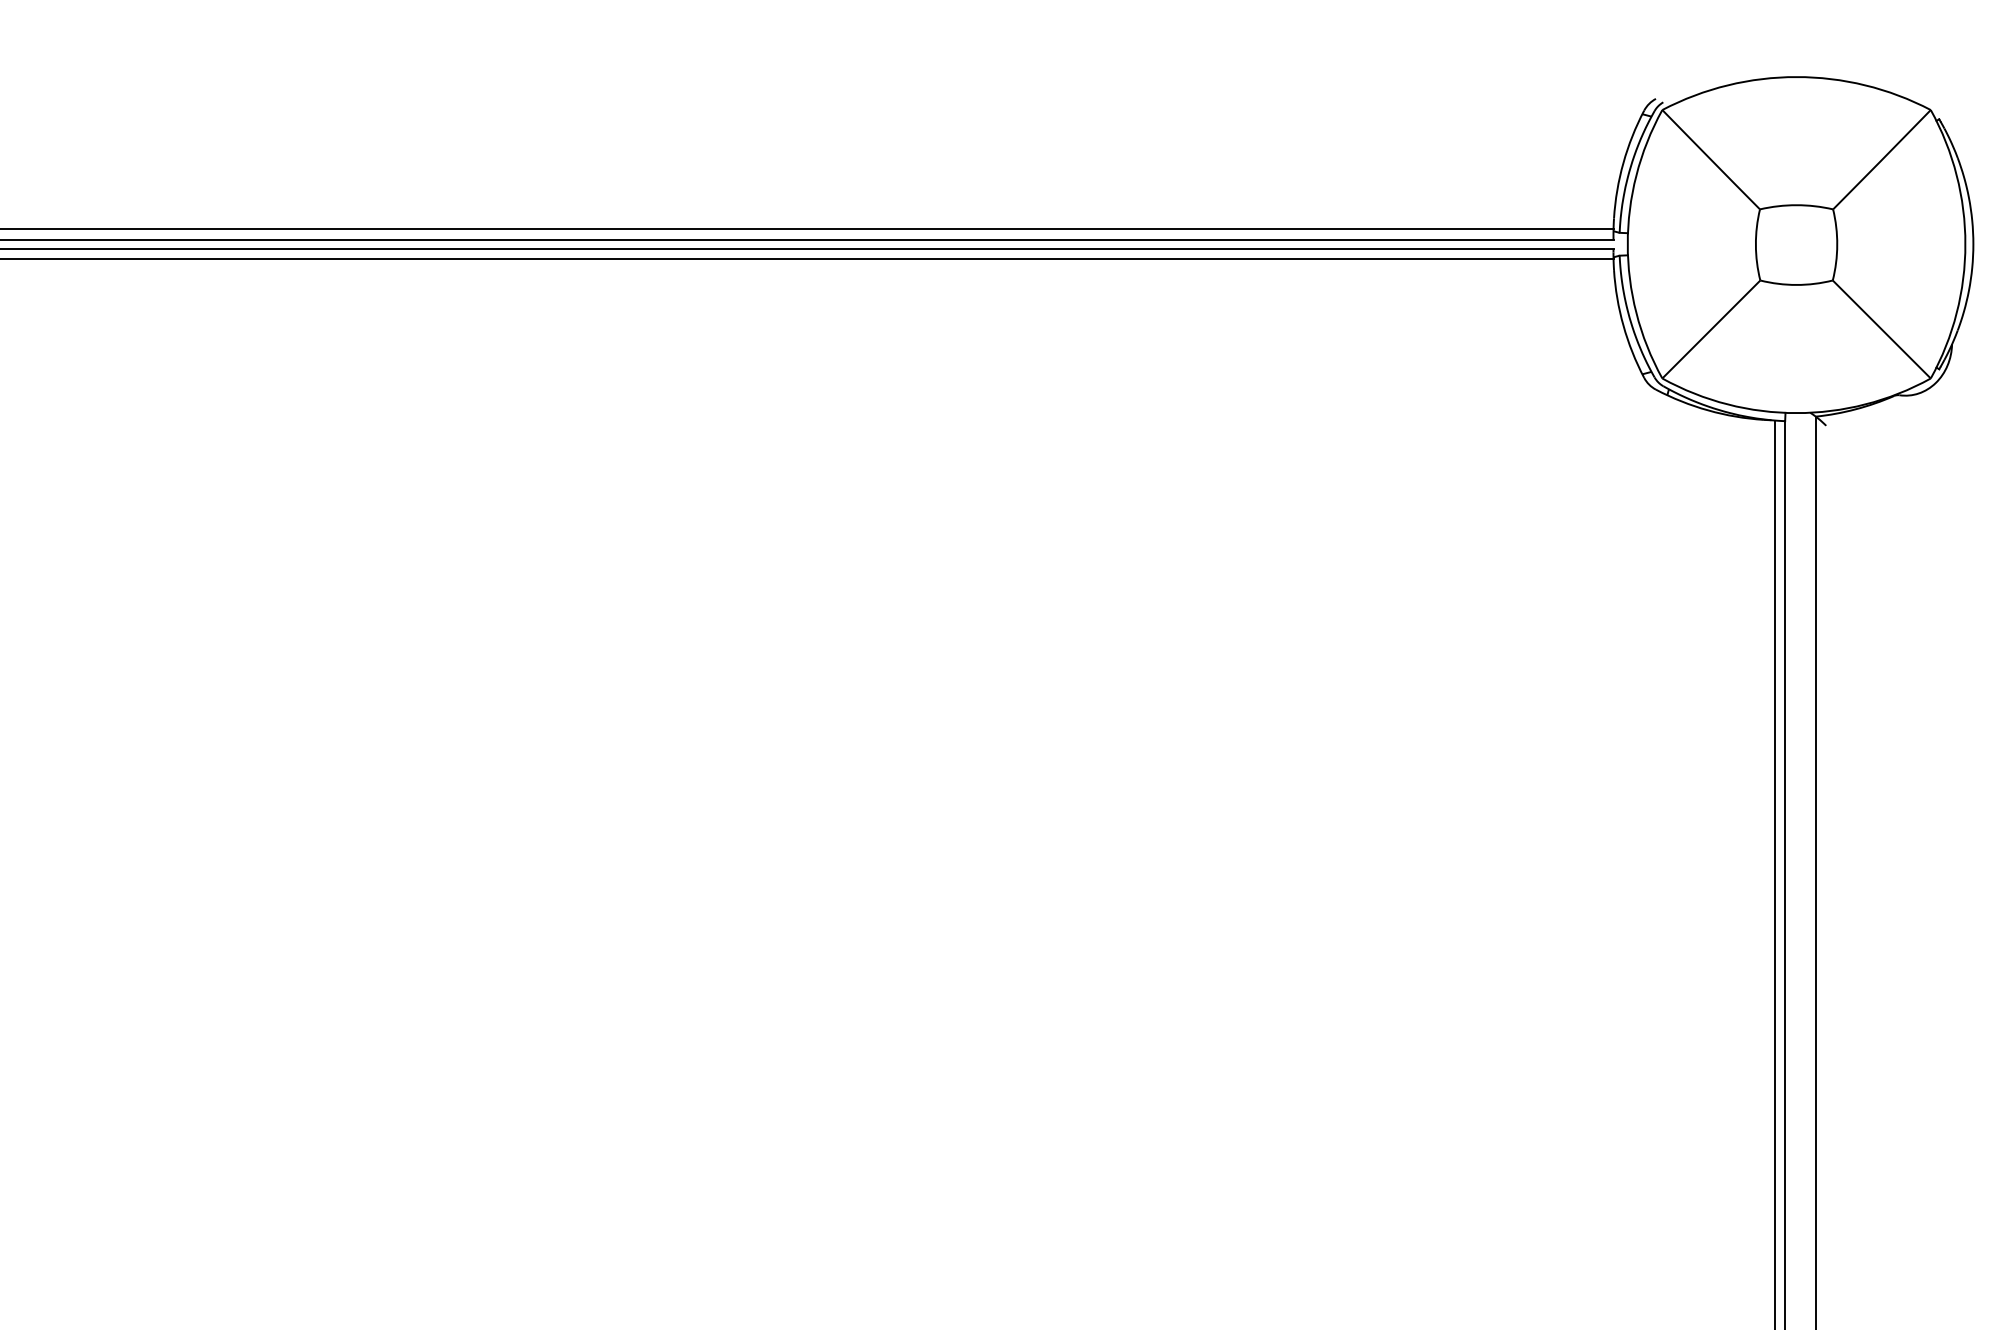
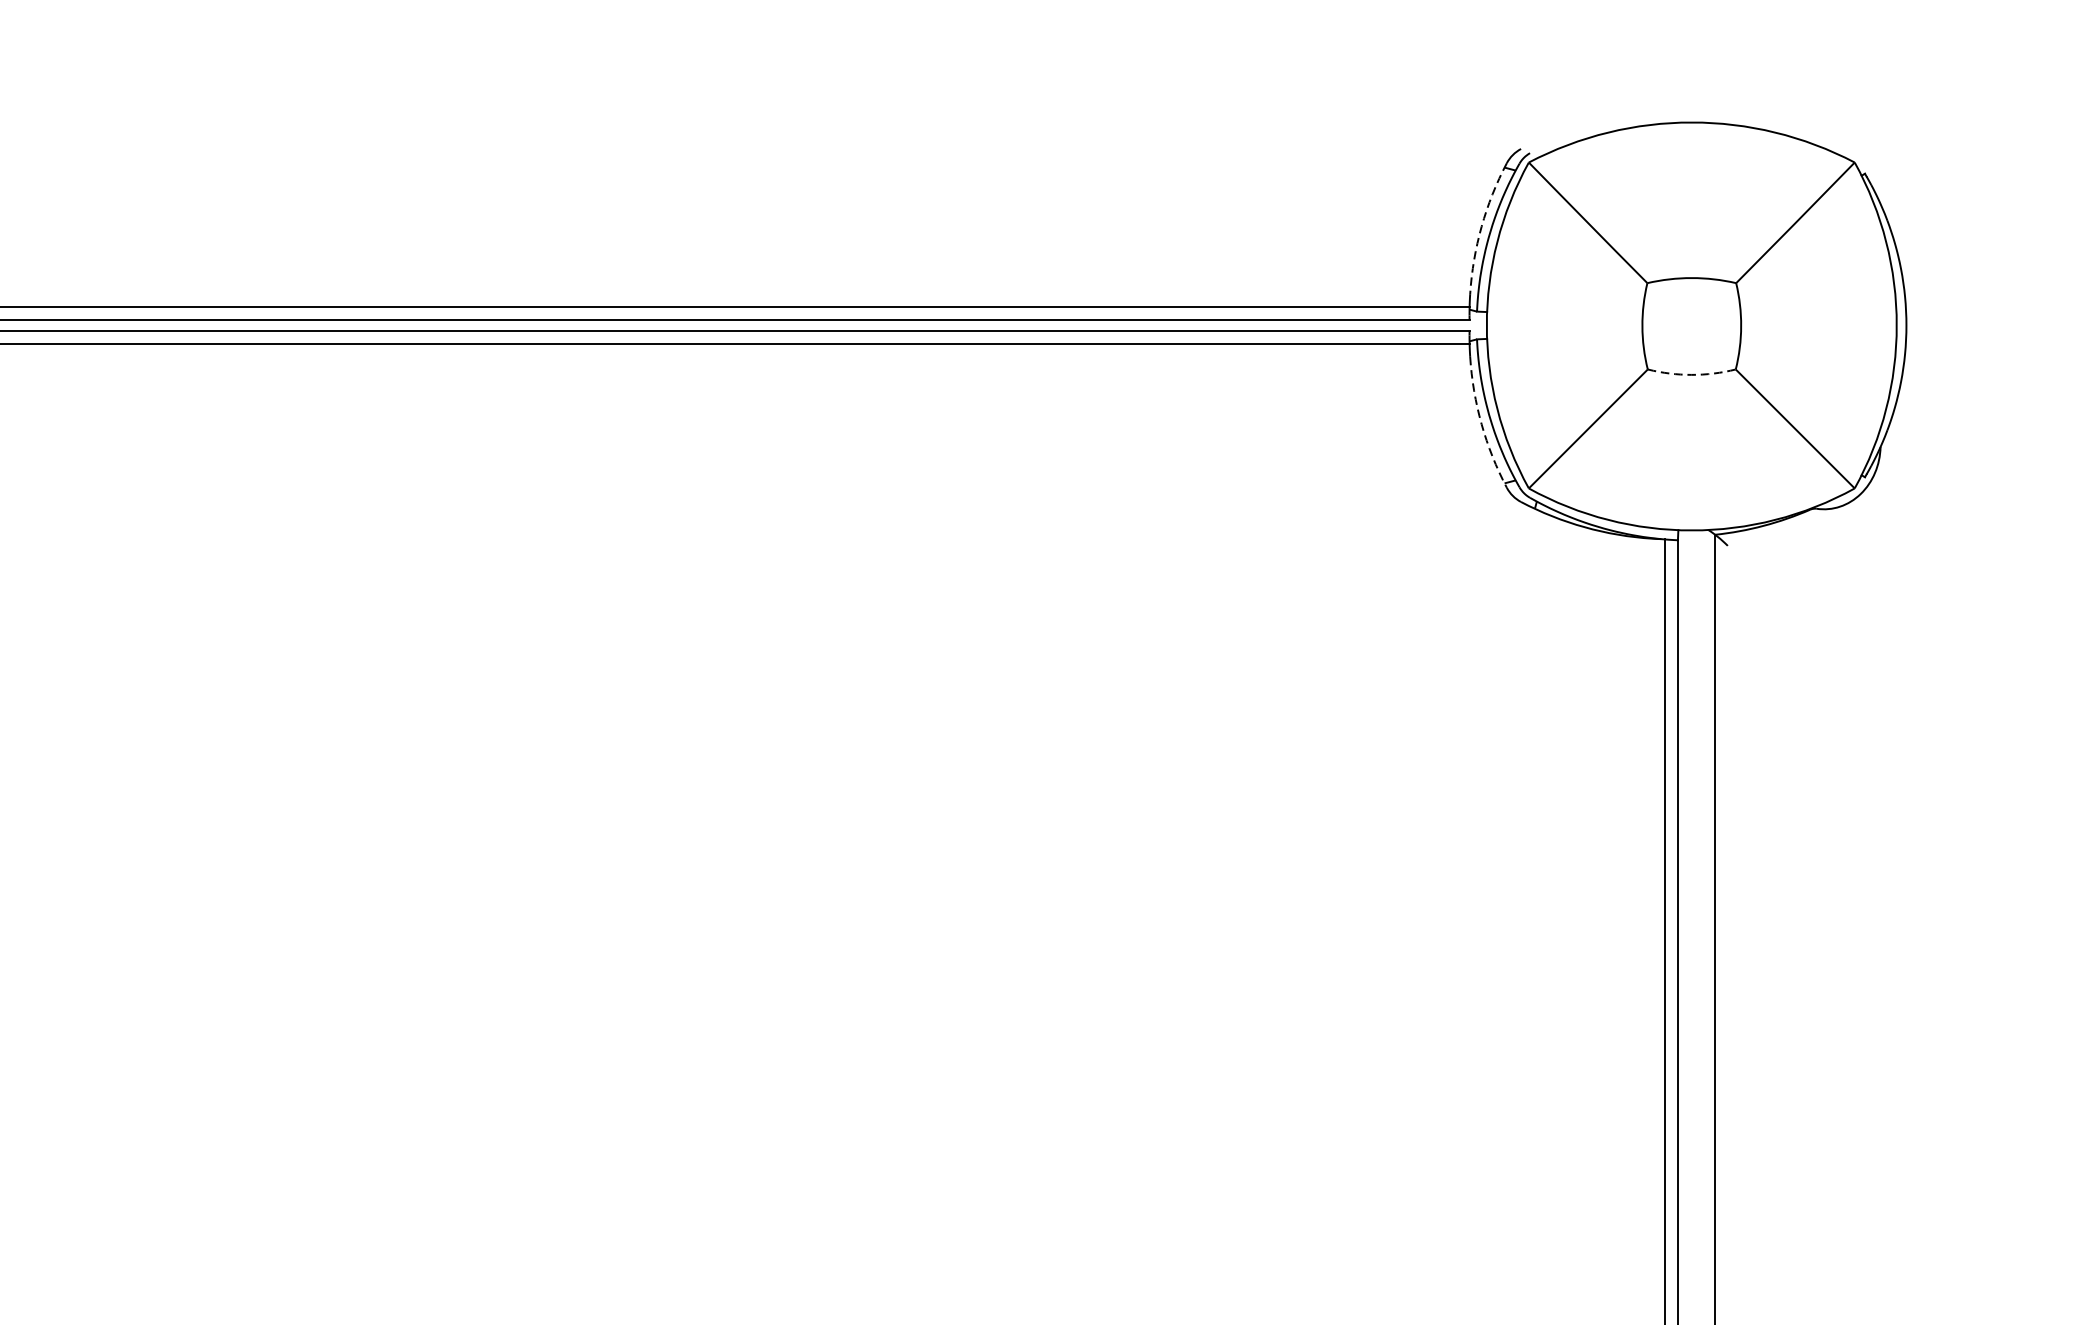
arc: (1623, 162) -> (1481, 226), solid -> dashed
arc: (1796, 284) -> (1691, 374), solid -> dashed
arc: (1623, 325) -> (1481, 424), solid -> dashed

